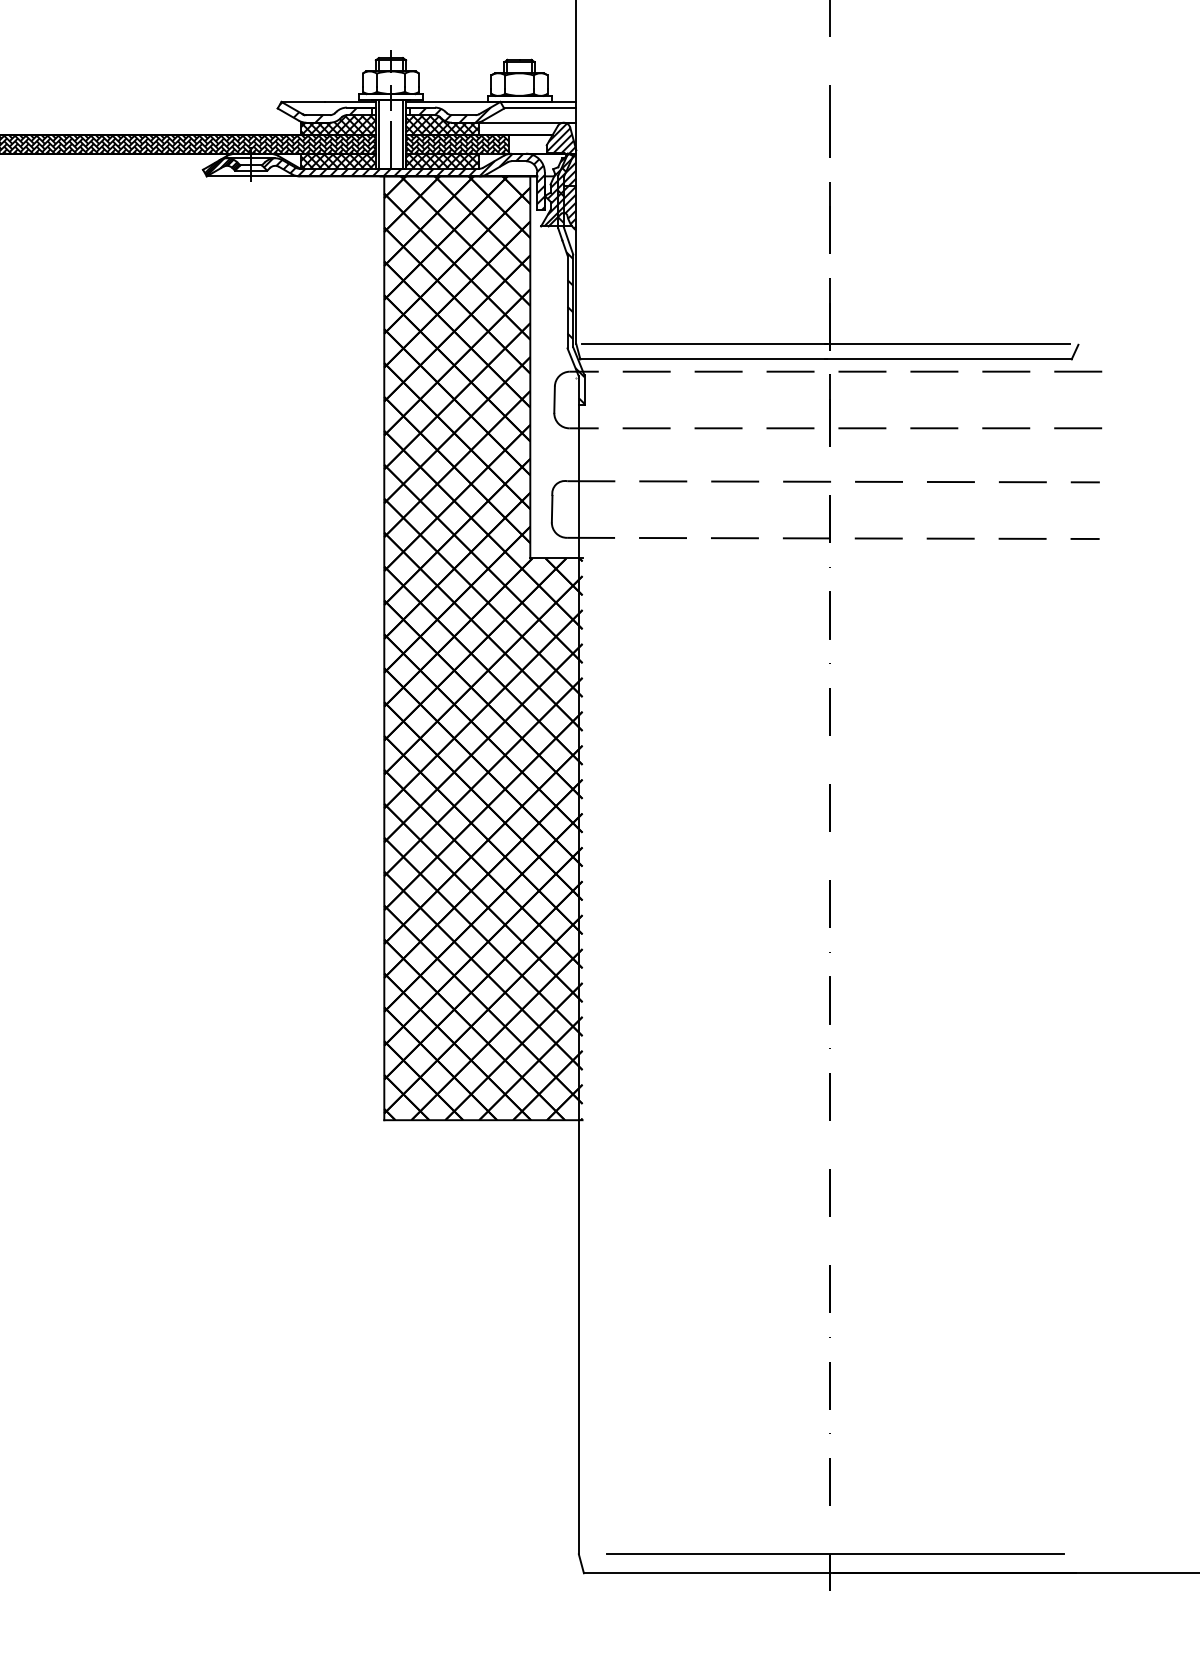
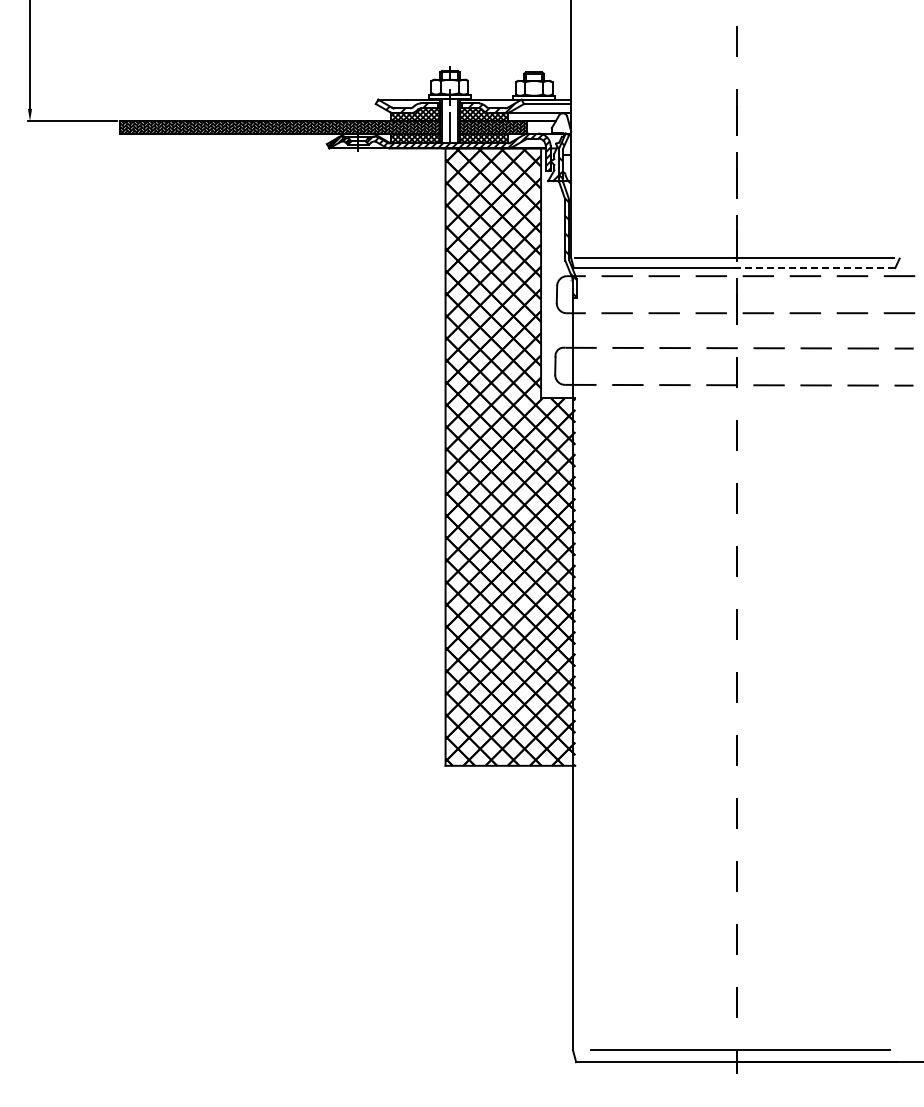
hatch: (559, 174) -> (560, 147), removed
line: (948, 359) -> (814, 268), solid -> dashed

